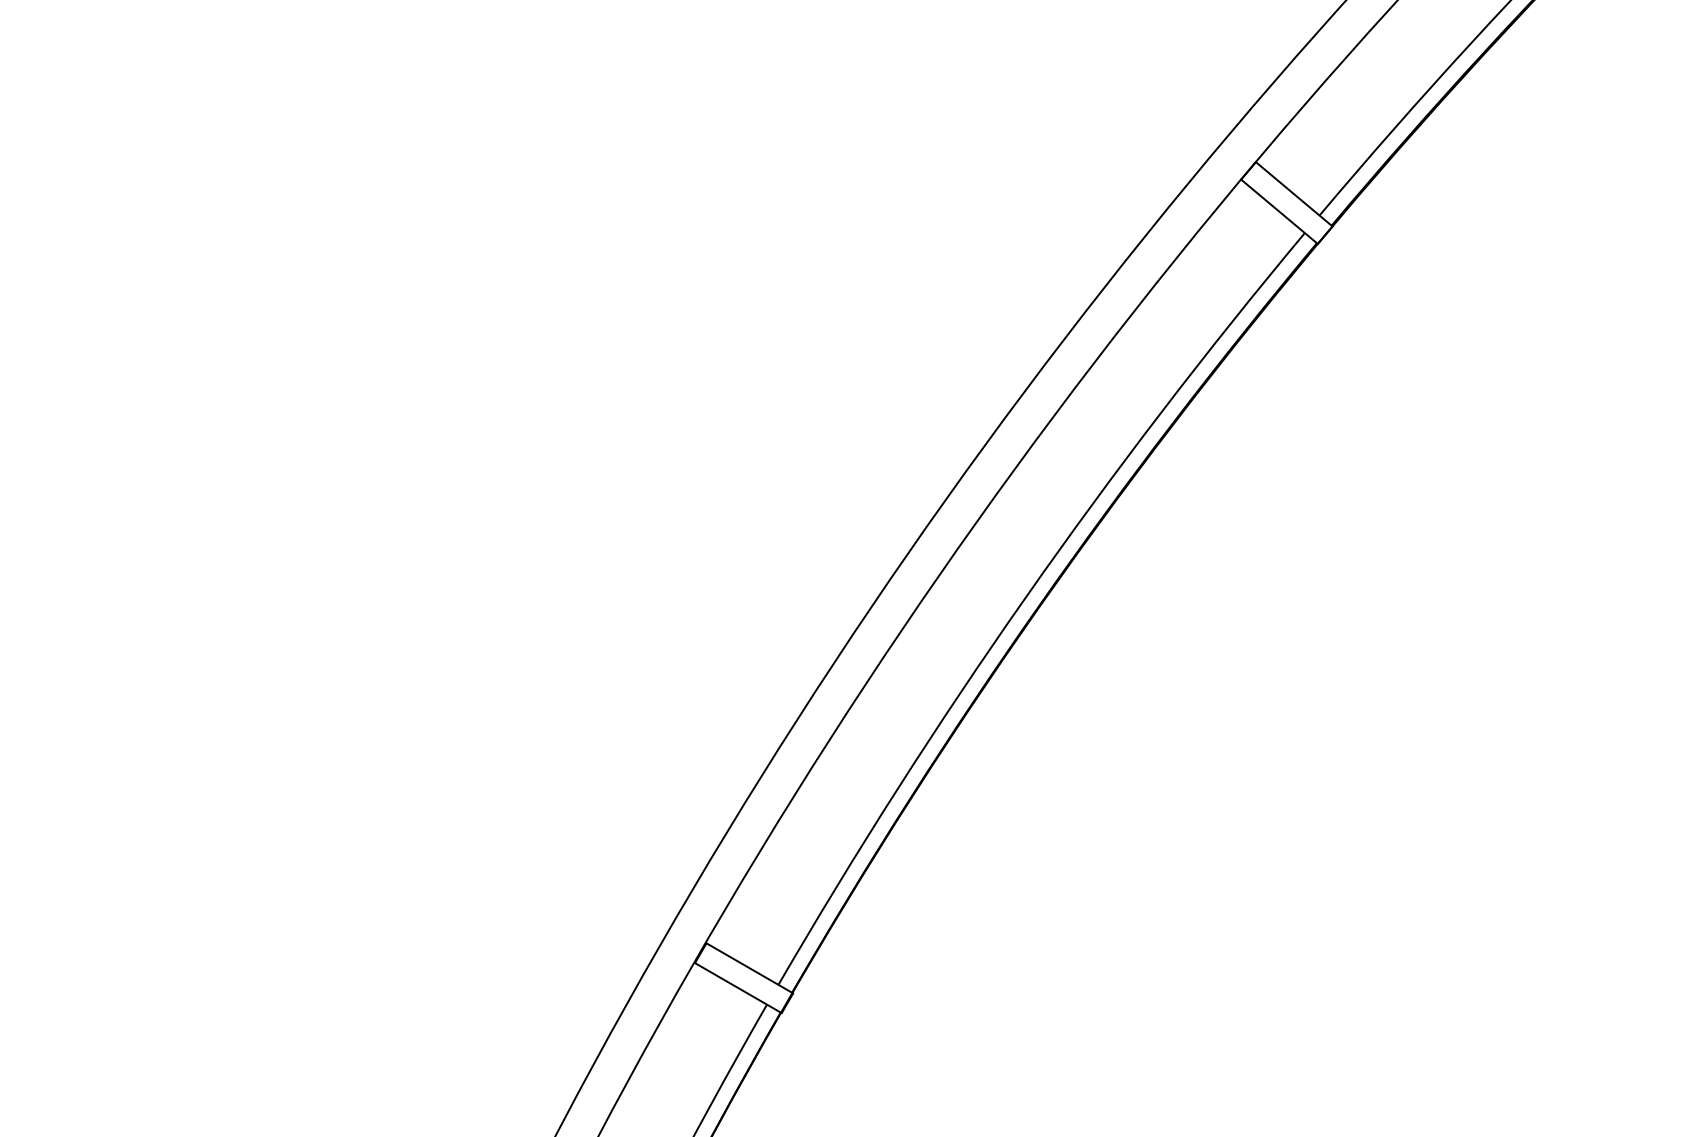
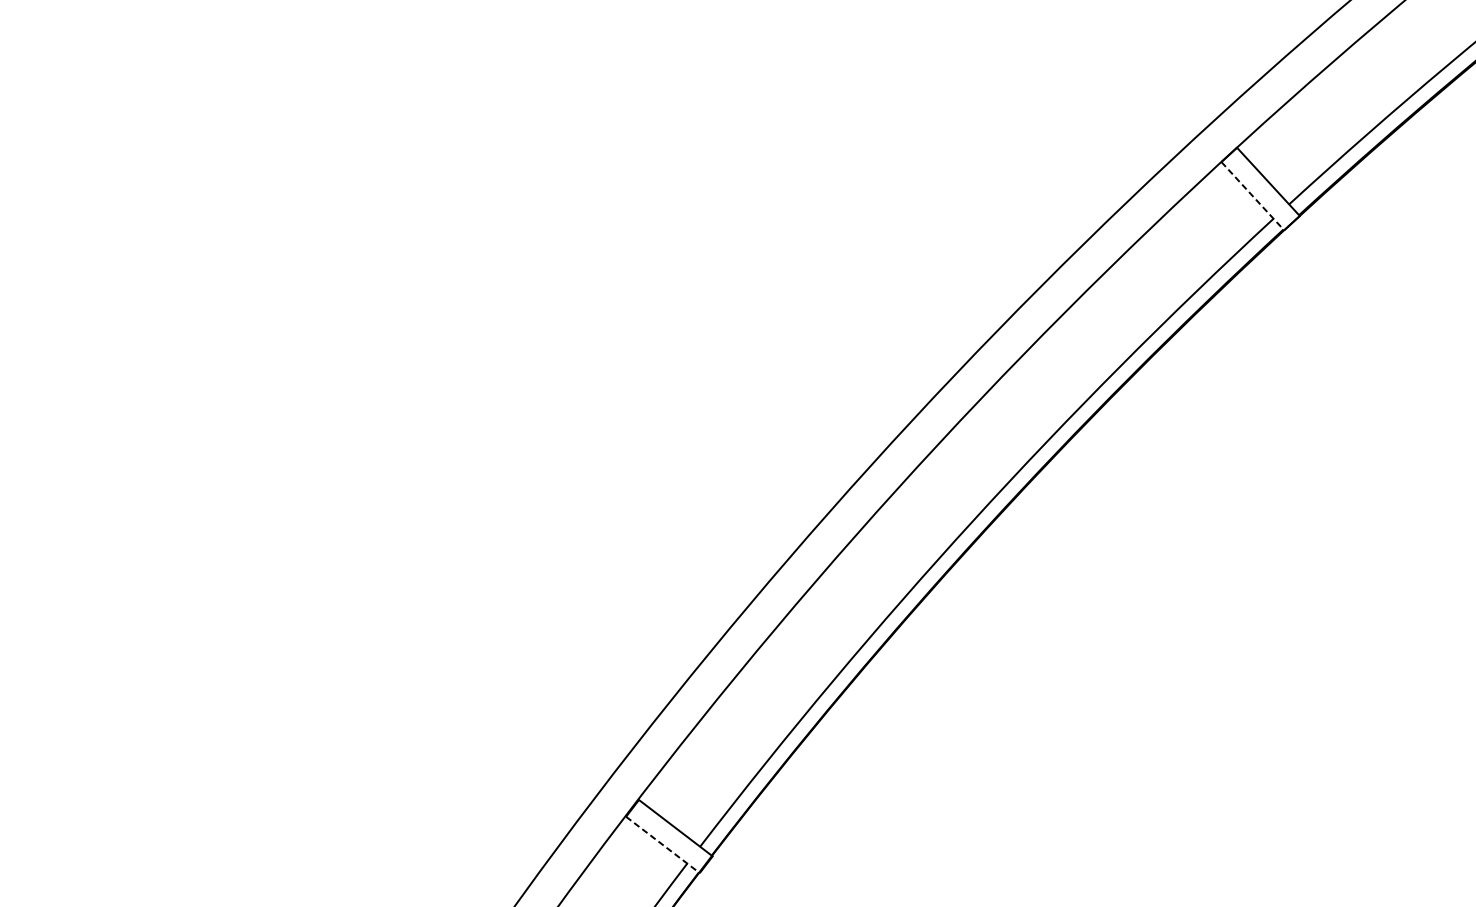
line: (1279, 212) -> (1252, 196), solid -> dashed
line: (738, 988) -> (663, 845), solid -> dashed

